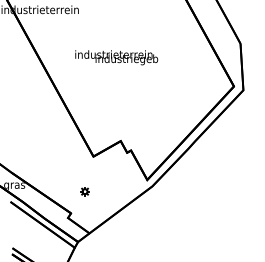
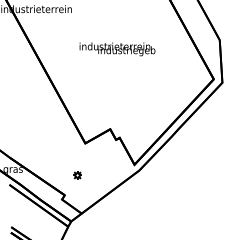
text: (116, 57) -> (117, 49), moved

